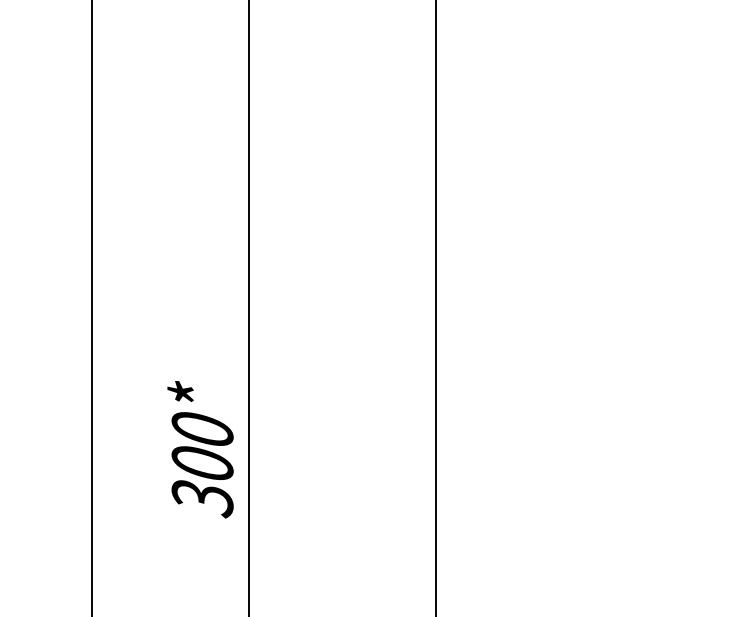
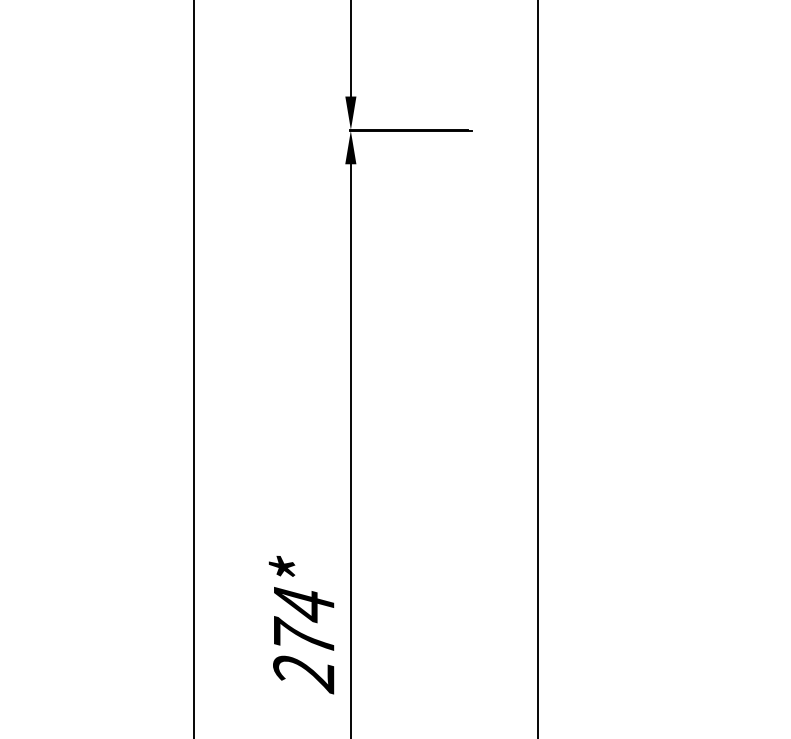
text: (203, 465) -> (304, 640), 300* -> 274*

